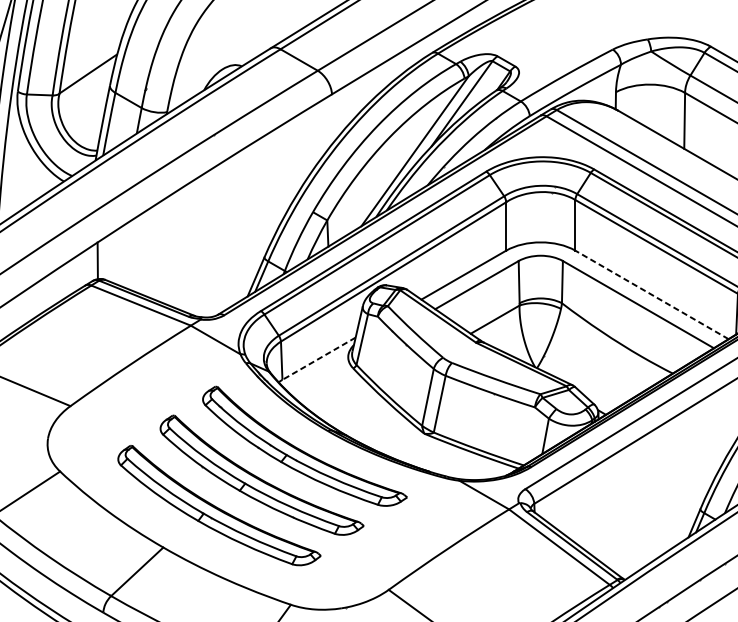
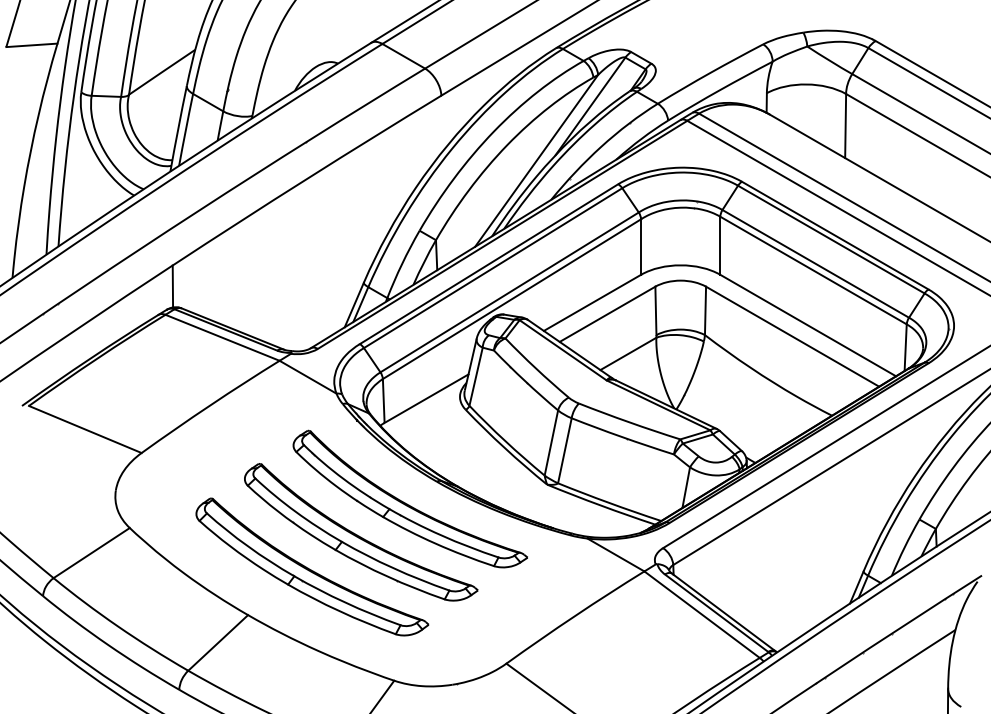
line: (651, 294) -> (807, 325), dashed -> solid
line: (319, 358) -> (426, 398), dashed -> solid

